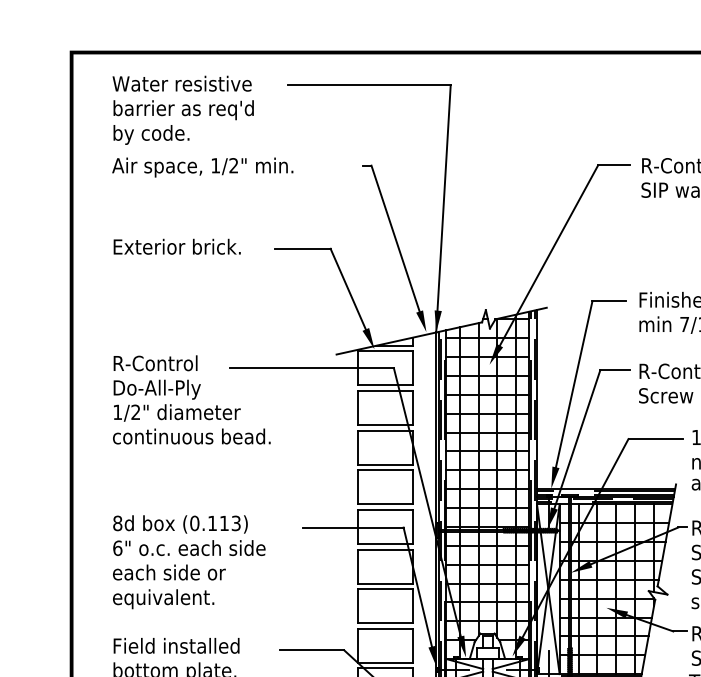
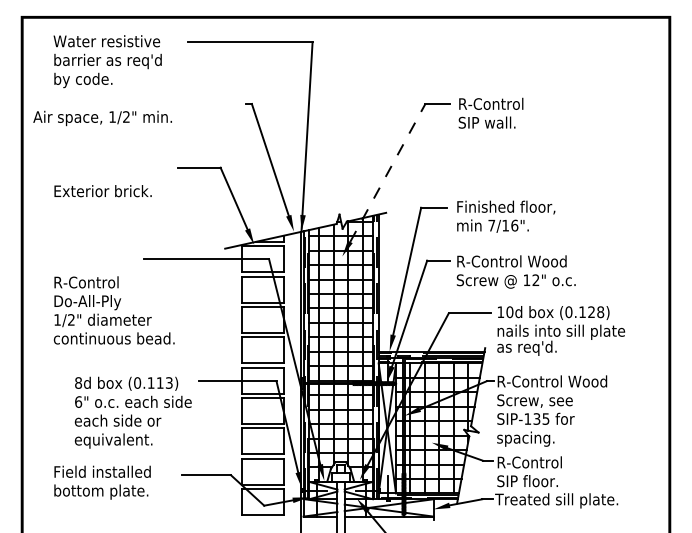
text: (202, 167) -> (102, 118), moved
text: (176, 247) -> (102, 191), moved
line: (548, 255) -> (387, 172), solid -> dashed
text: (190, 400) -> (113, 310), moved
text: (188, 561) -> (132, 412), moved

